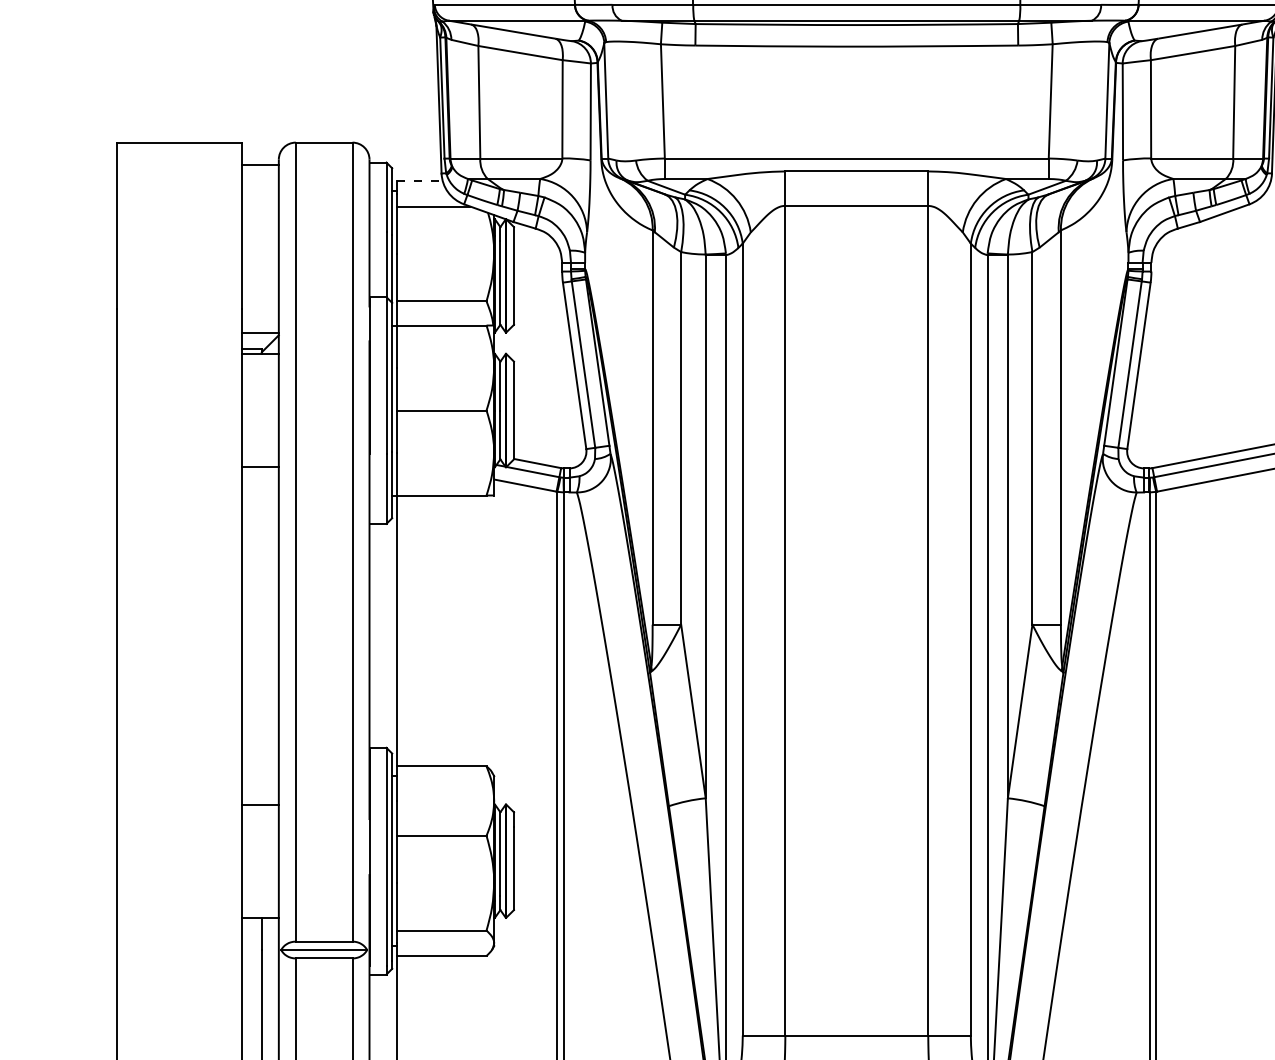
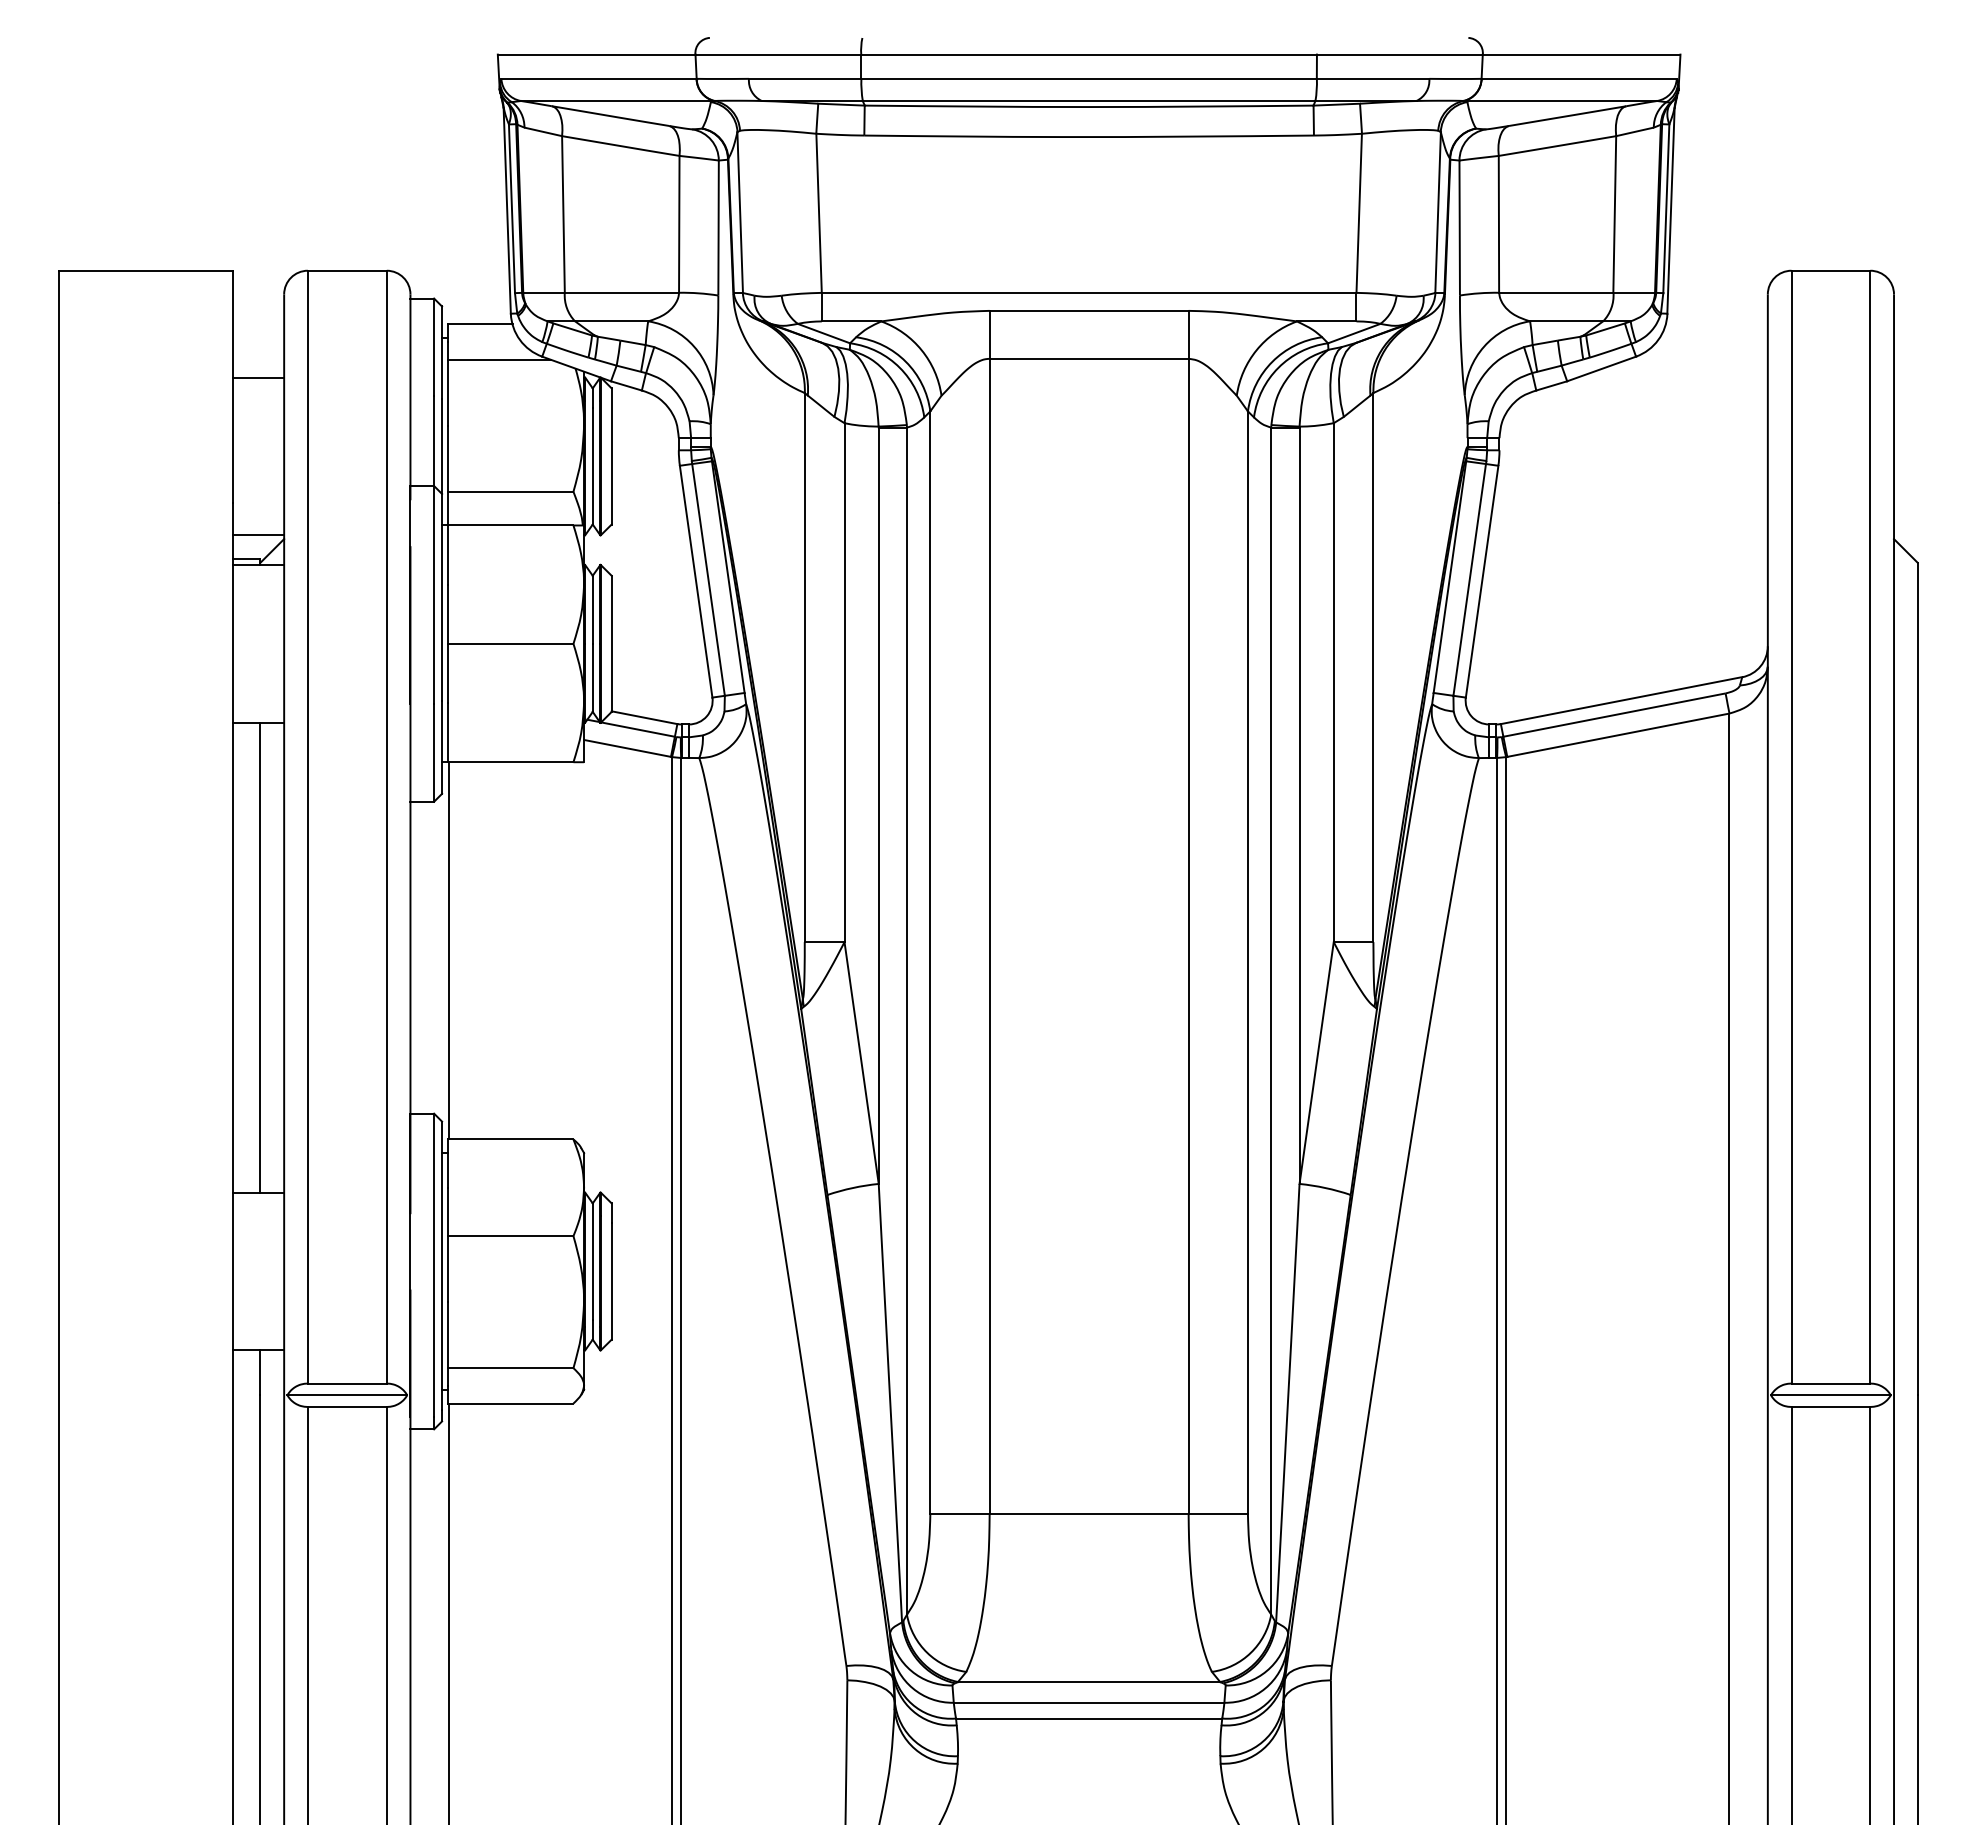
line: (260, 164) -> (258, 377), moved
line: (419, 181) -> (480, 324), dashed -> solid
line: (261, 635) -> (260, 957), added

